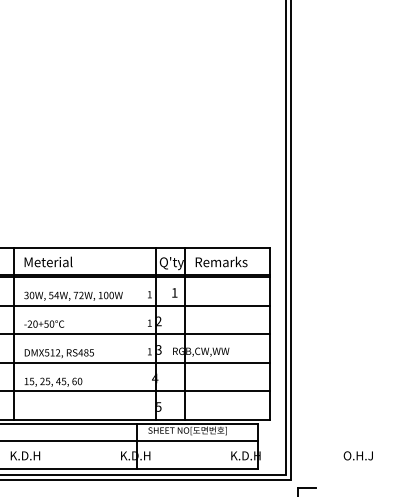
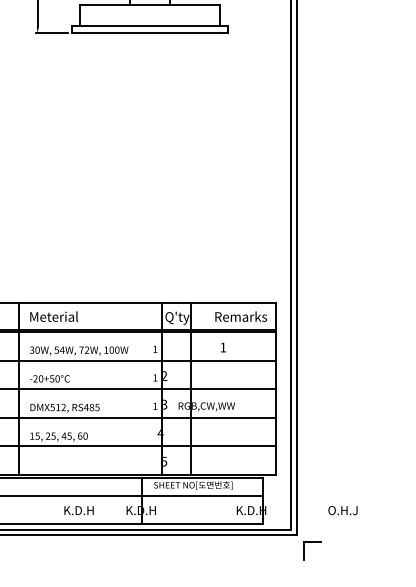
text: (221, 261) -> (241, 316), moved
text: (174, 292) -> (223, 347), moved
text: (24, 455) -> (78, 510), moved
text: (357, 455) -> (342, 510), moved

